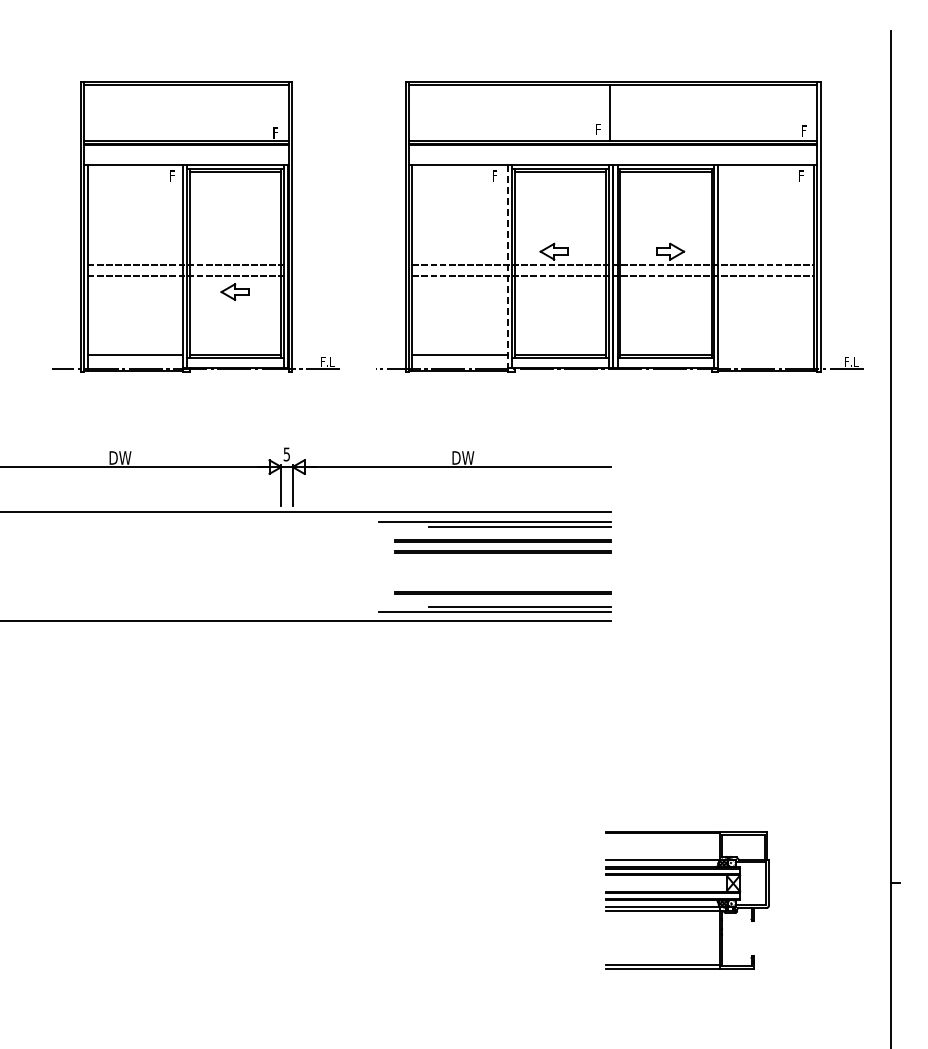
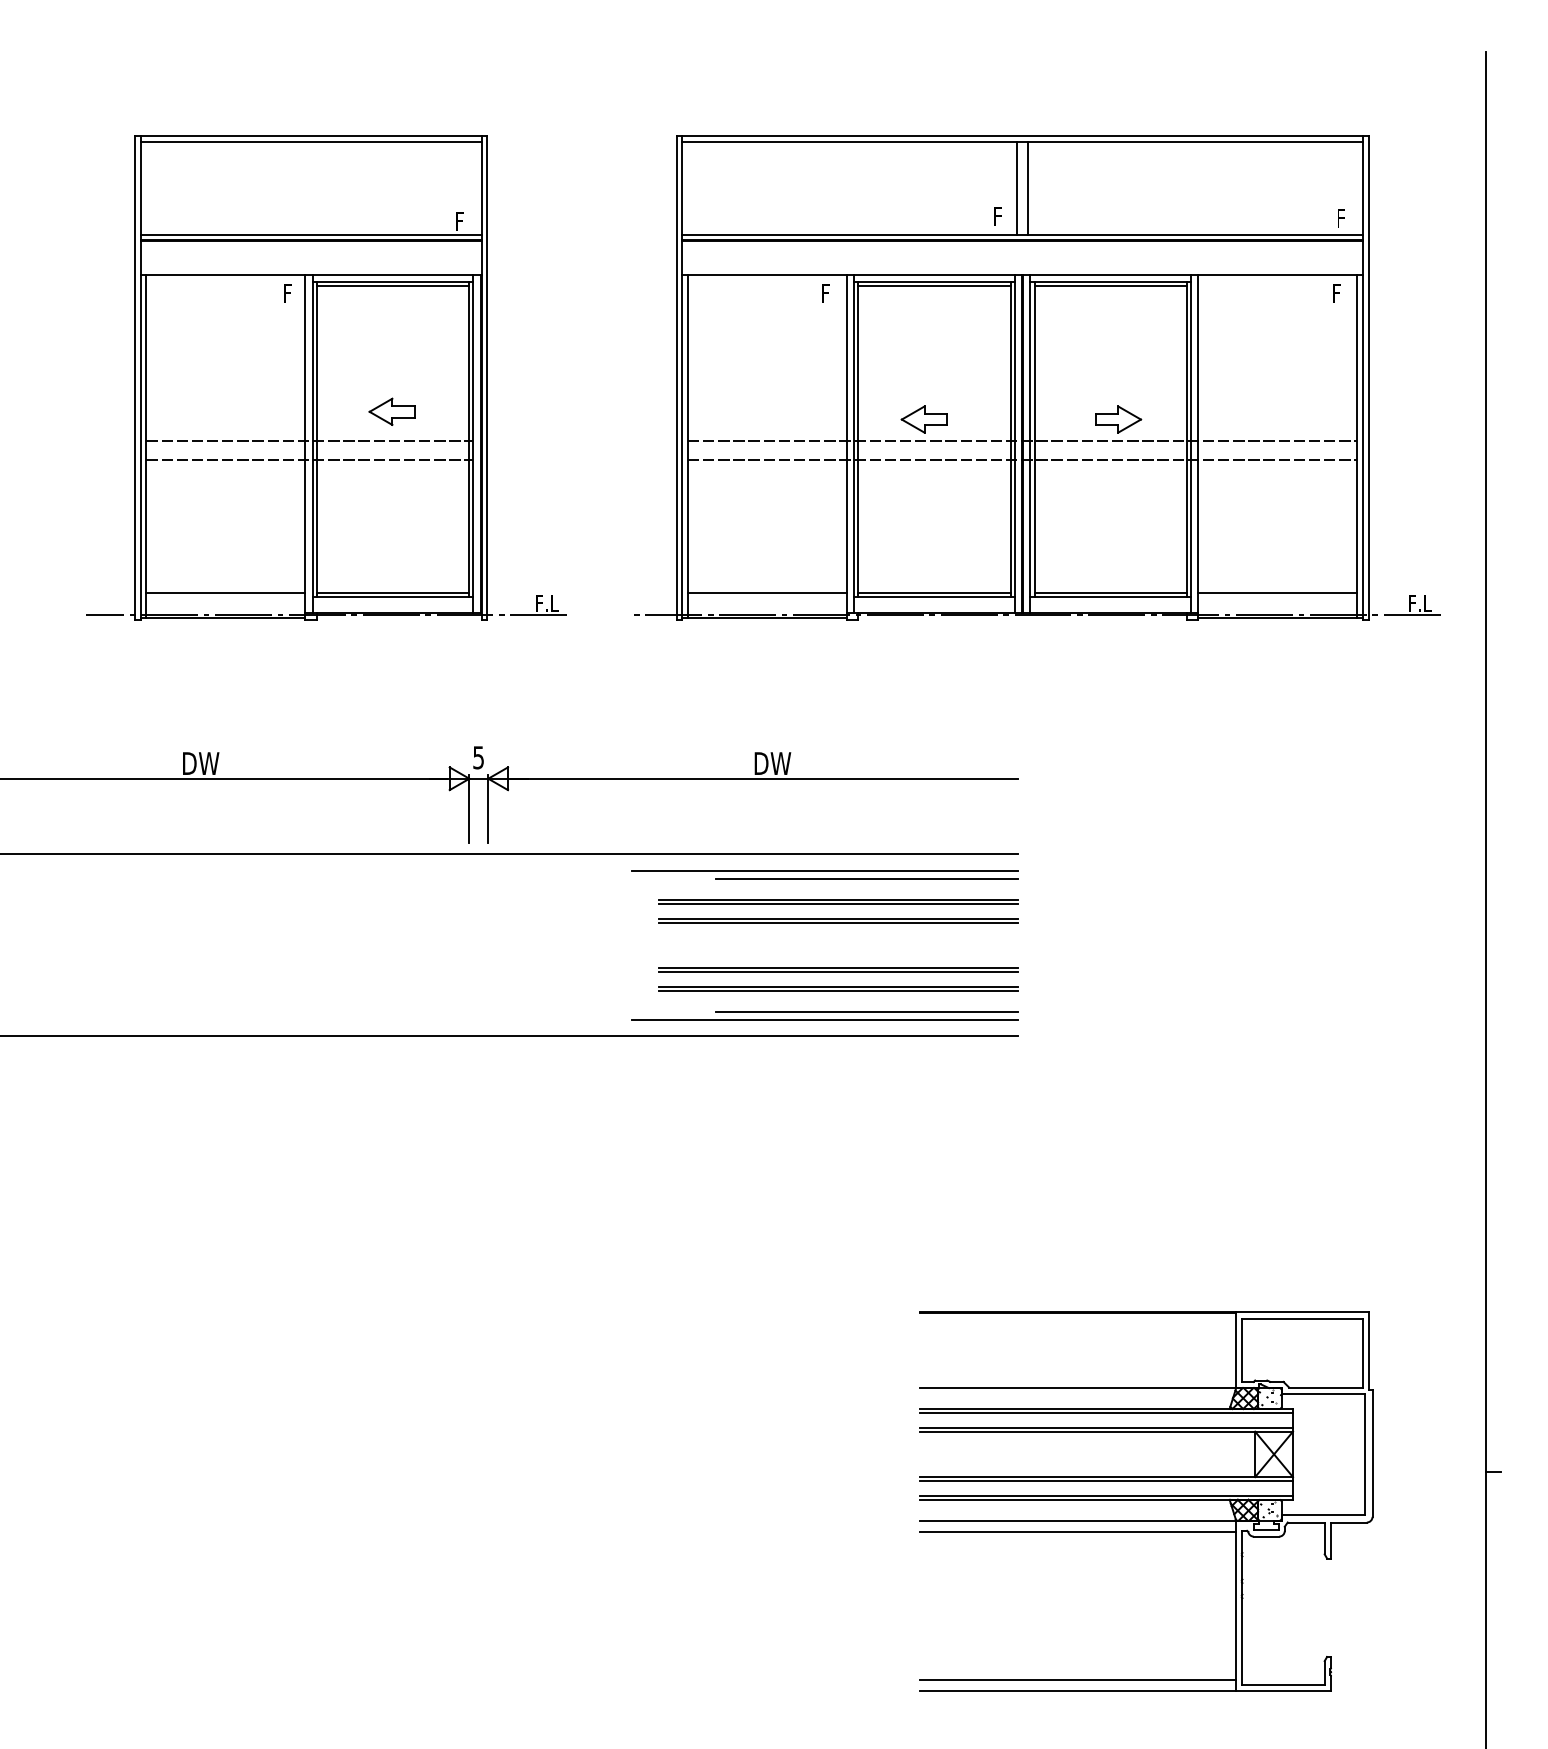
line: (616, 112) -> (1028, 187), added
line: (507, 266) -> (846, 444), dashed -> solid
part: (234, 291) -> (391, 410), moved
line: (765, 355) -> (1276, 592), added
line: (502, 581) -> (838, 969), added
part: (687, 900) -> (1146, 1501), size x1.67

